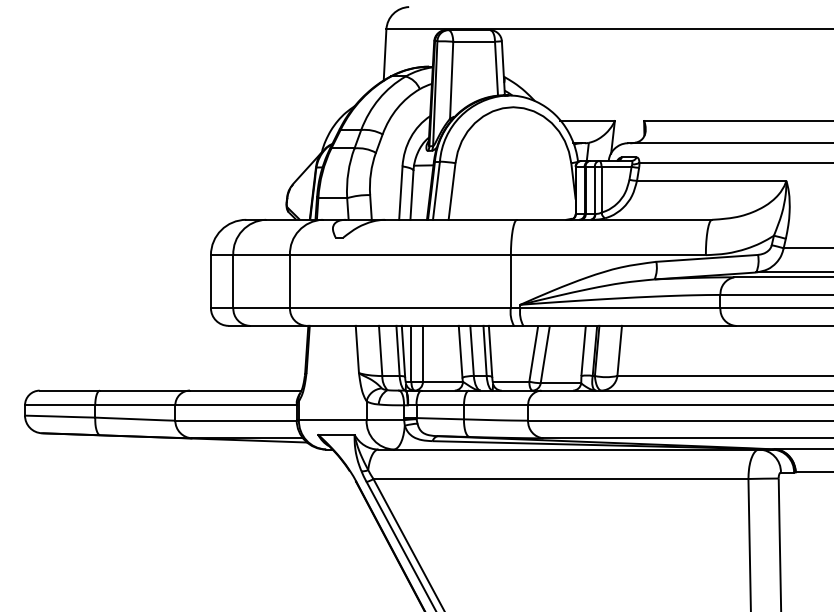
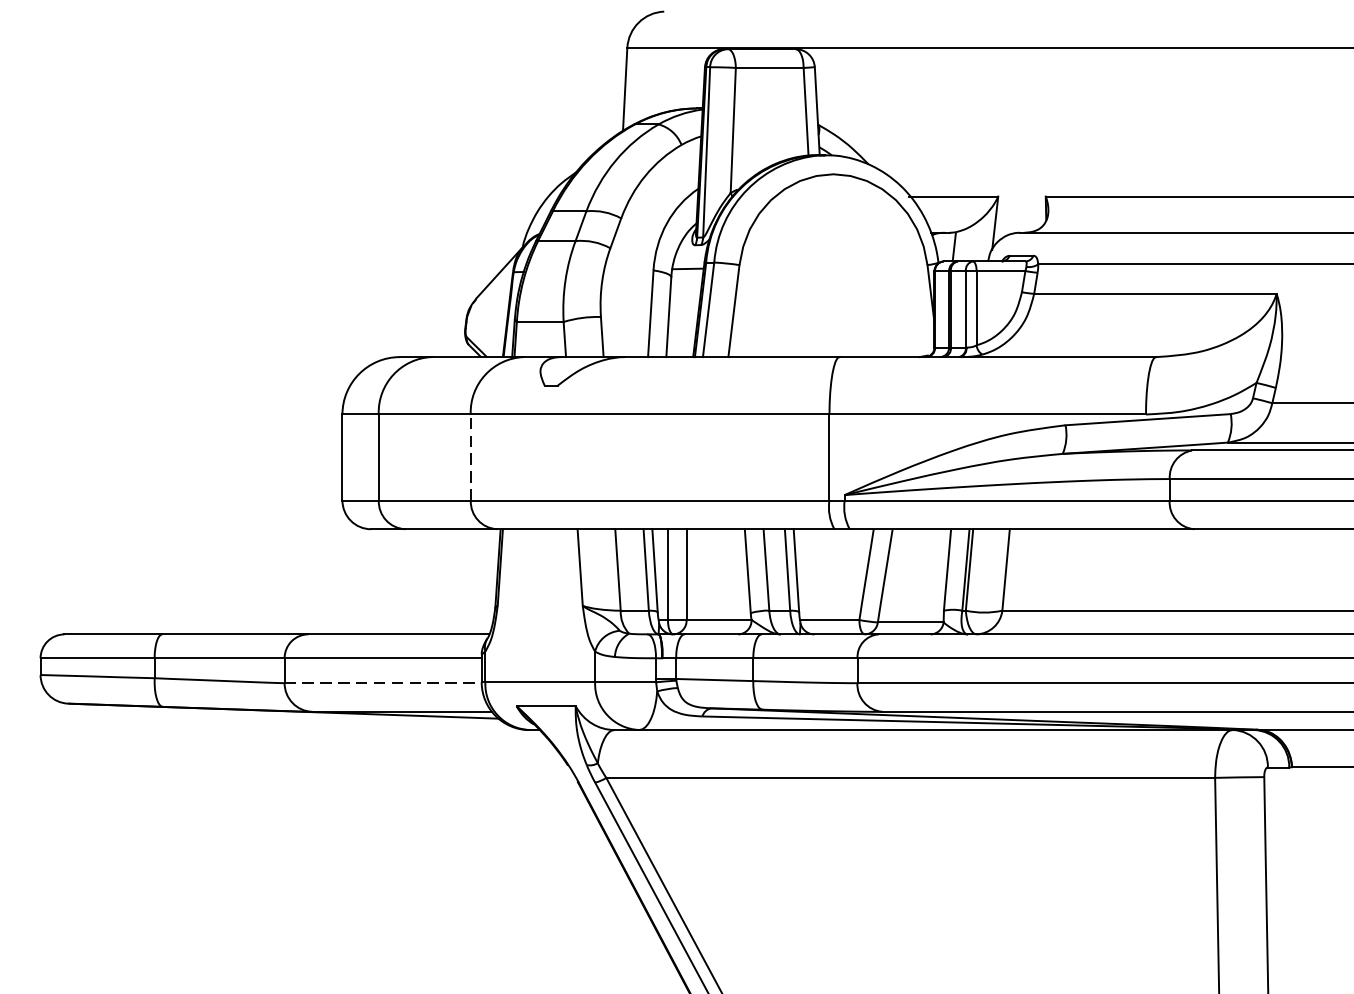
line: (289, 281) -> (469, 457), solid -> dashed
line: (236, 420) -> (383, 682), solid -> dashed

